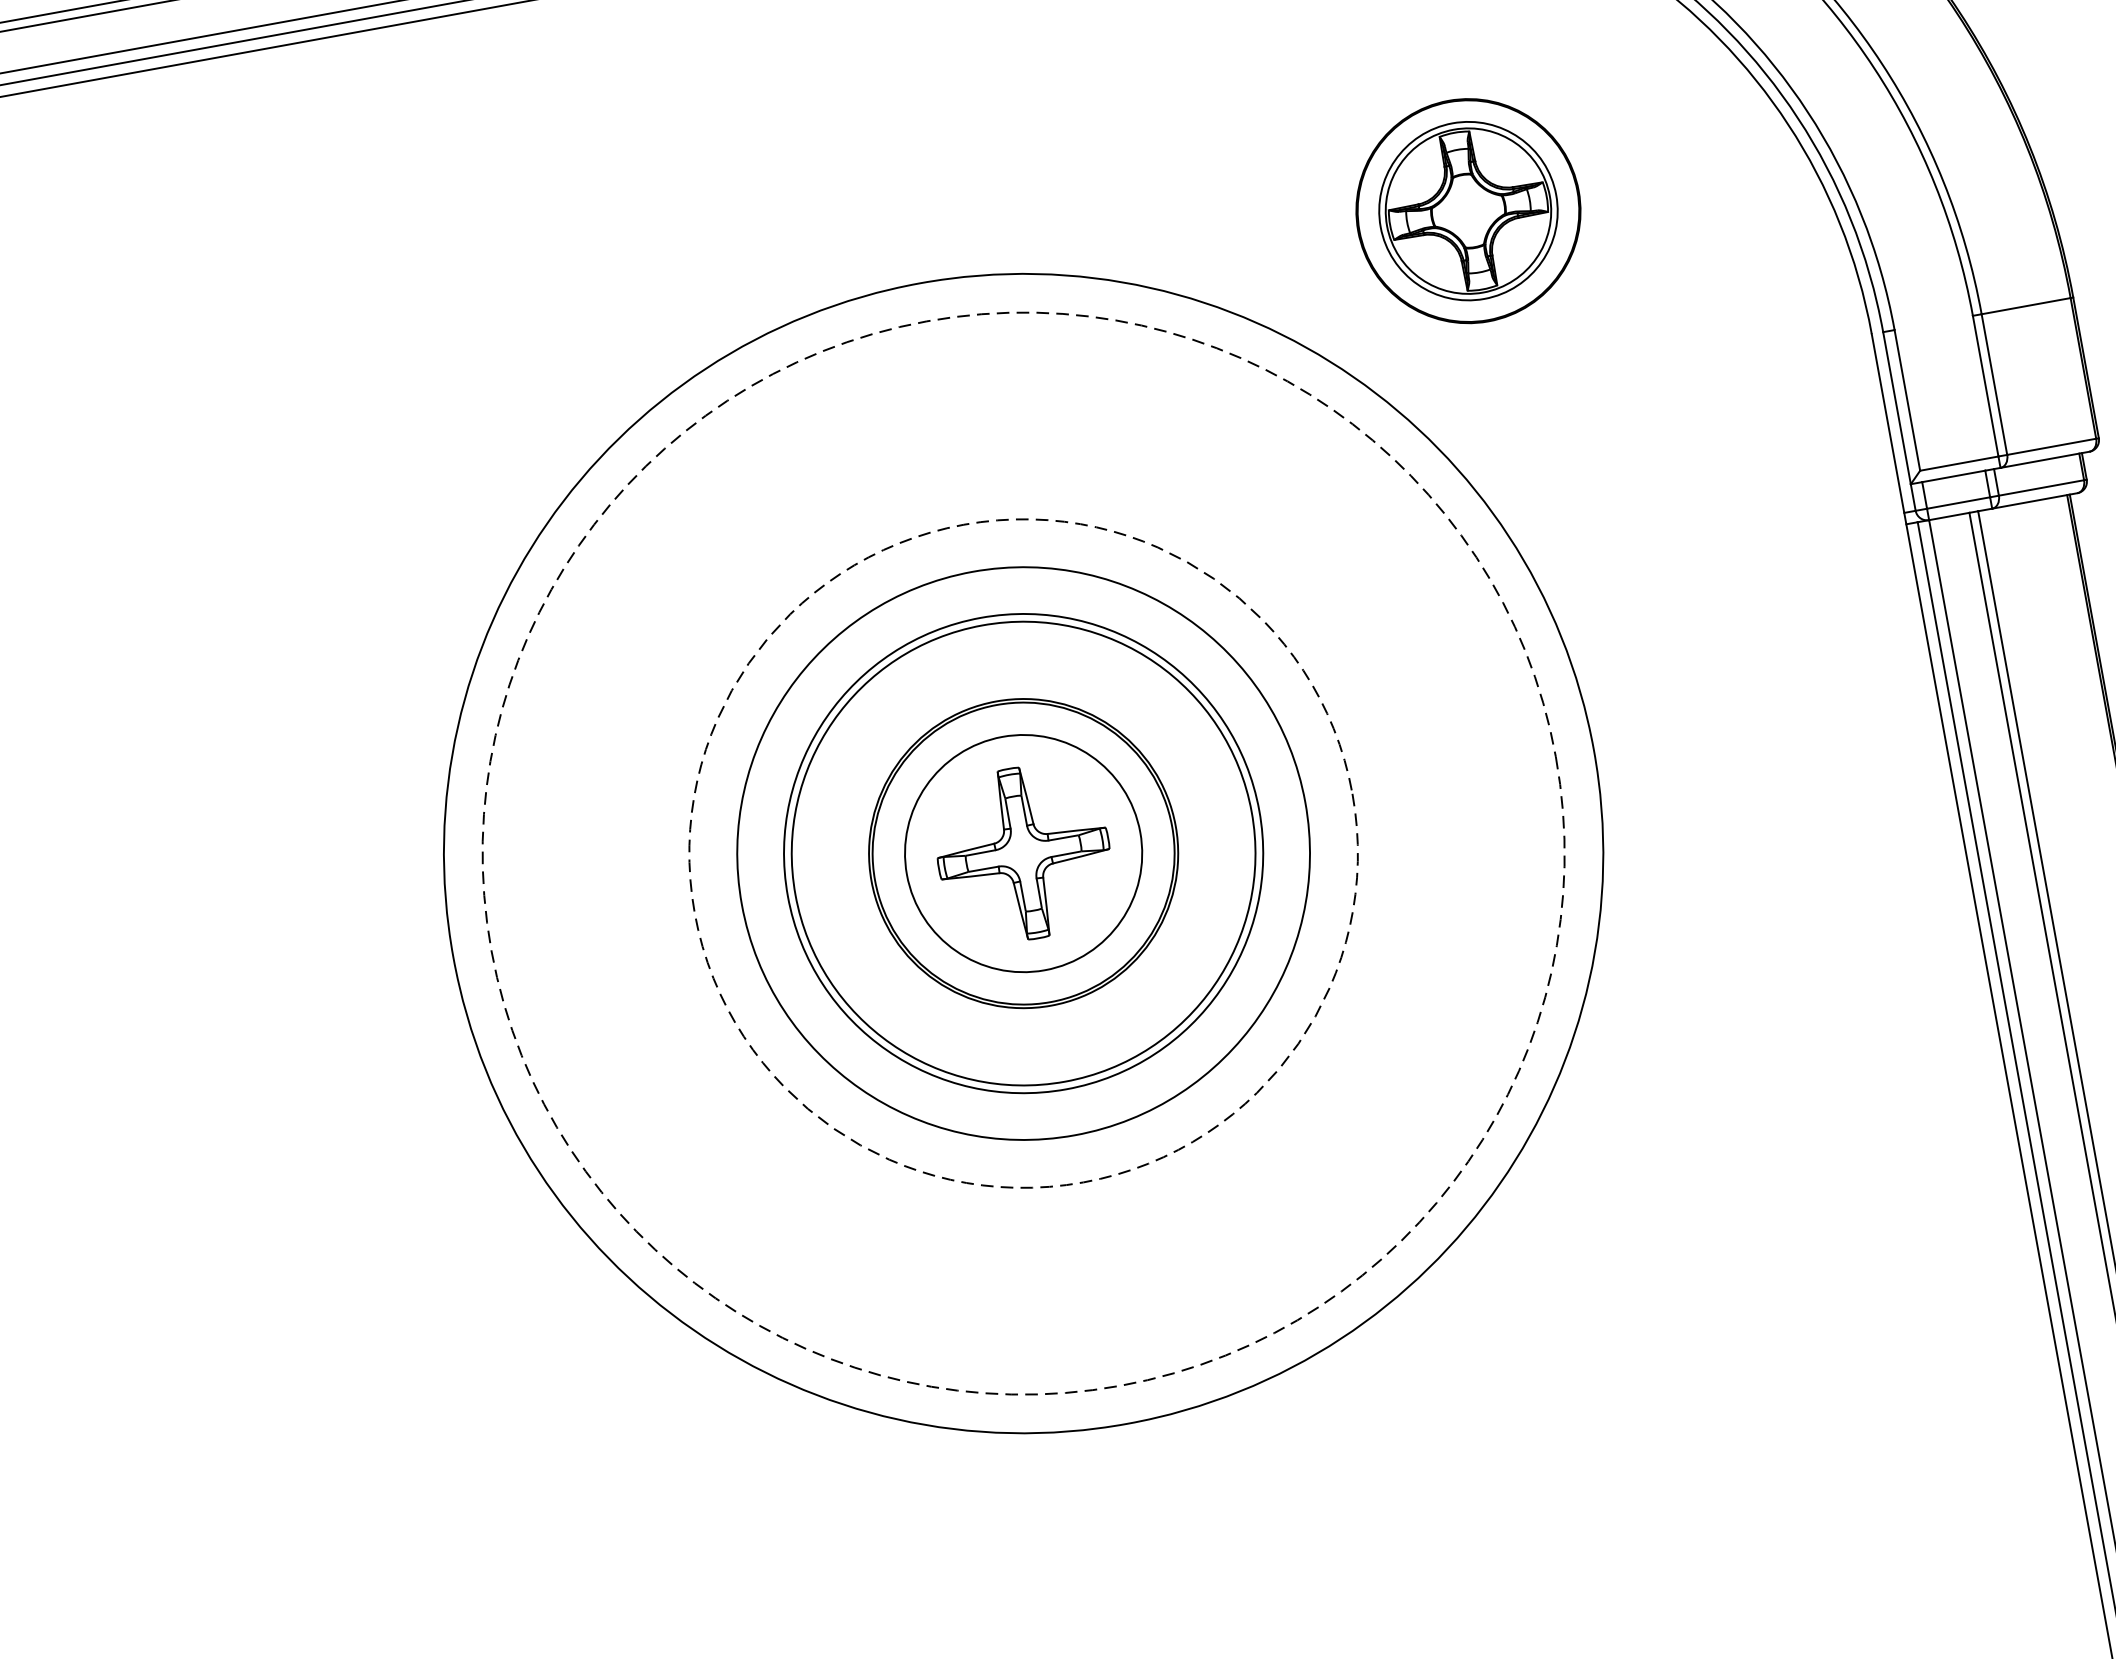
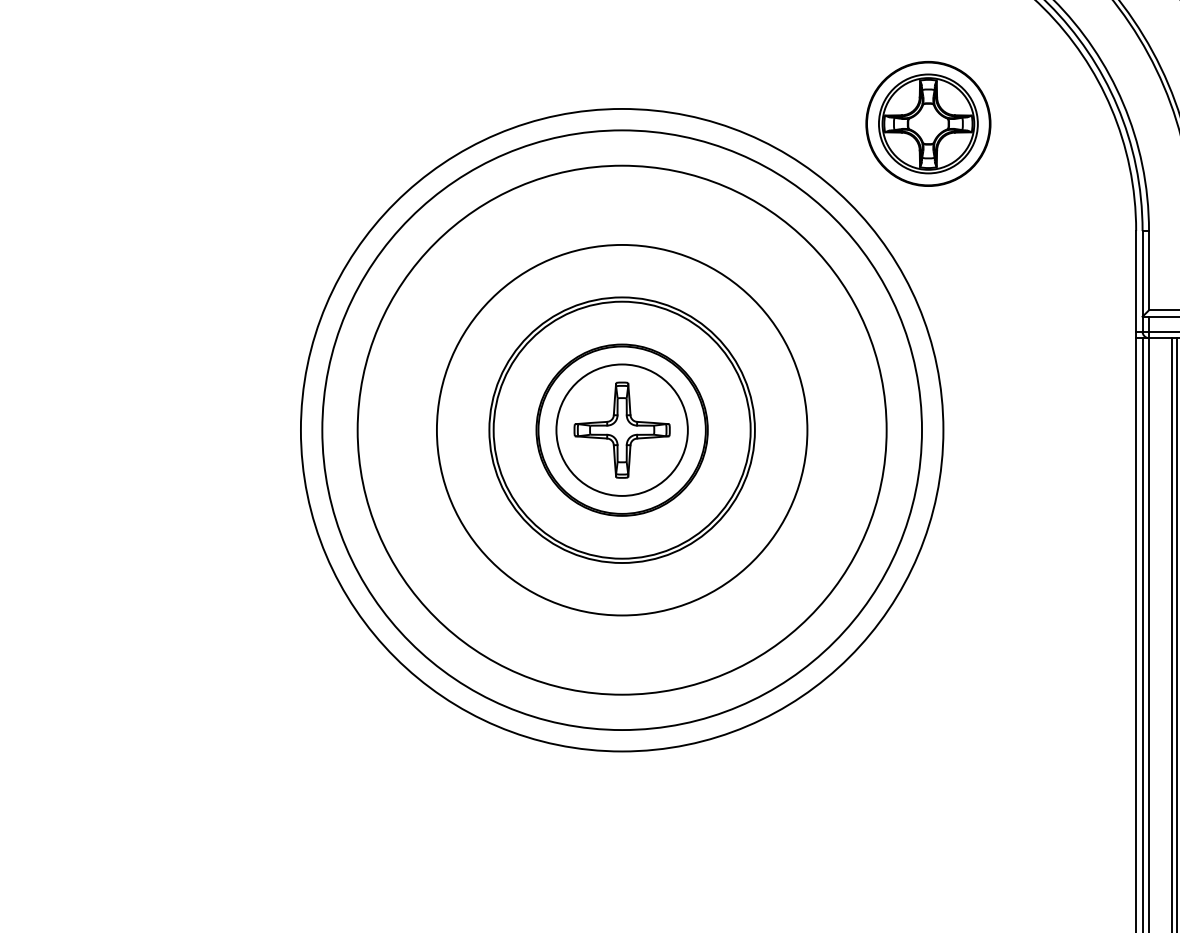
circle: (1022, 852) -> (621, 429), dashed -> solid
circle: (1022, 852) -> (621, 429), size x1.67
circle: (1024, 853) -> (622, 430), dashed -> solid

